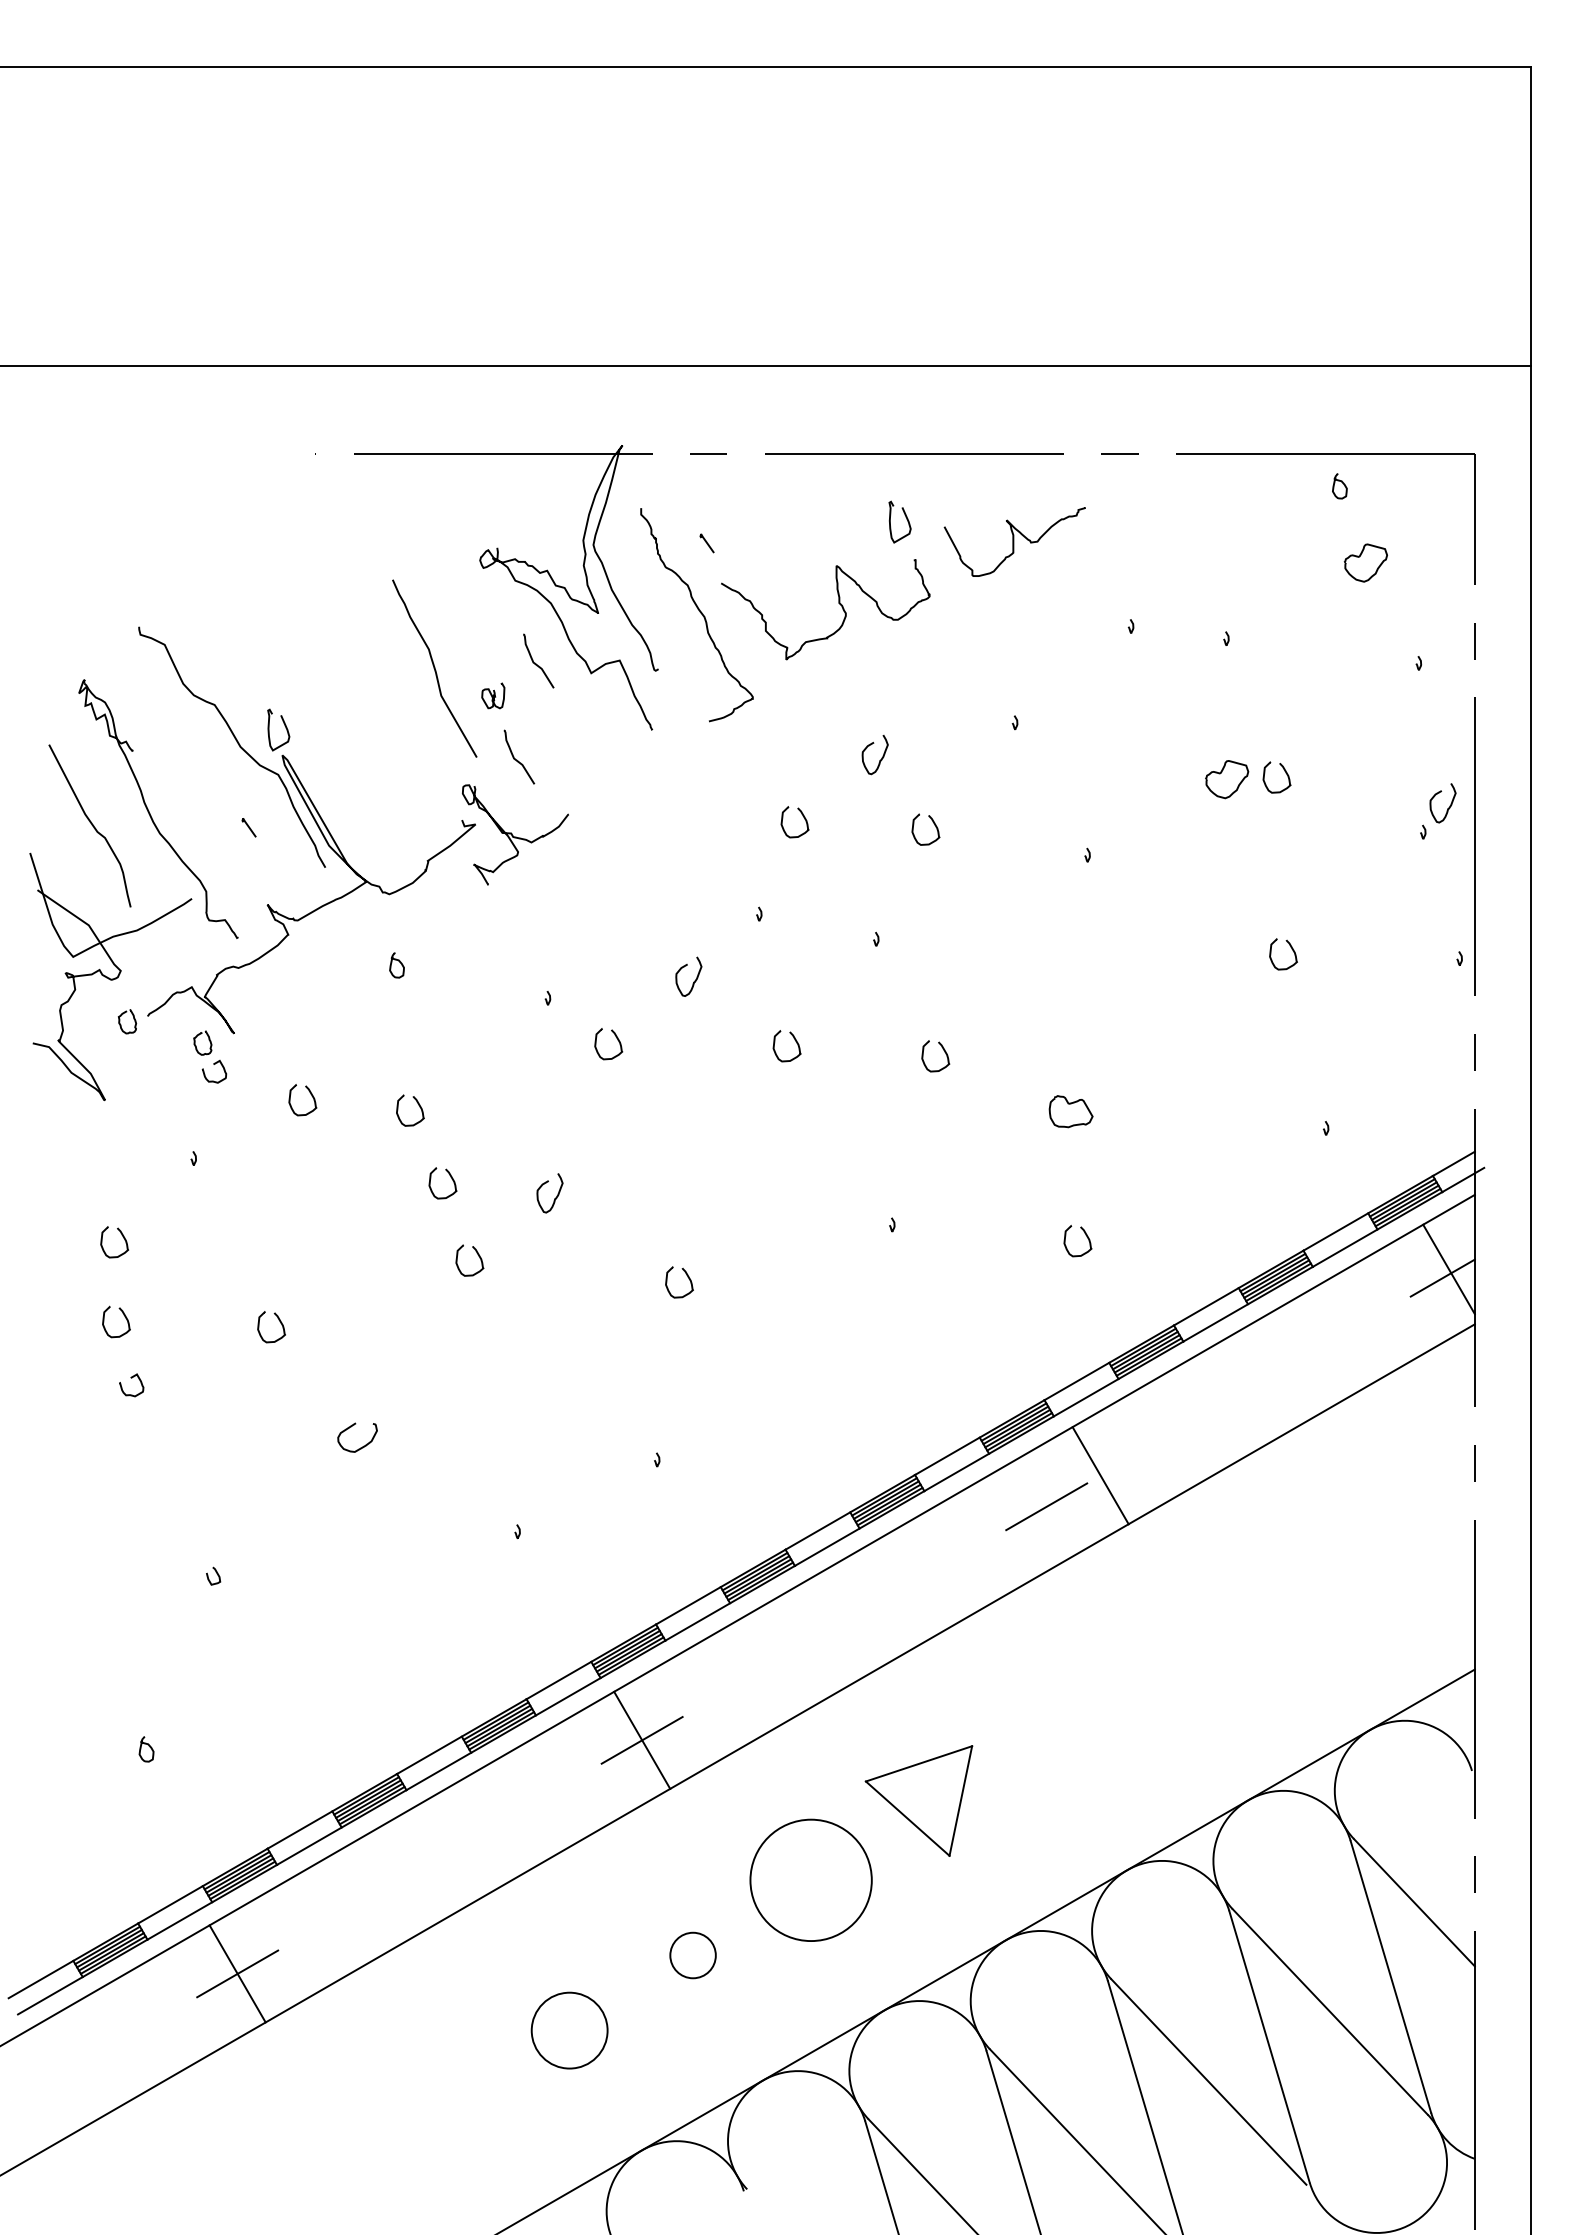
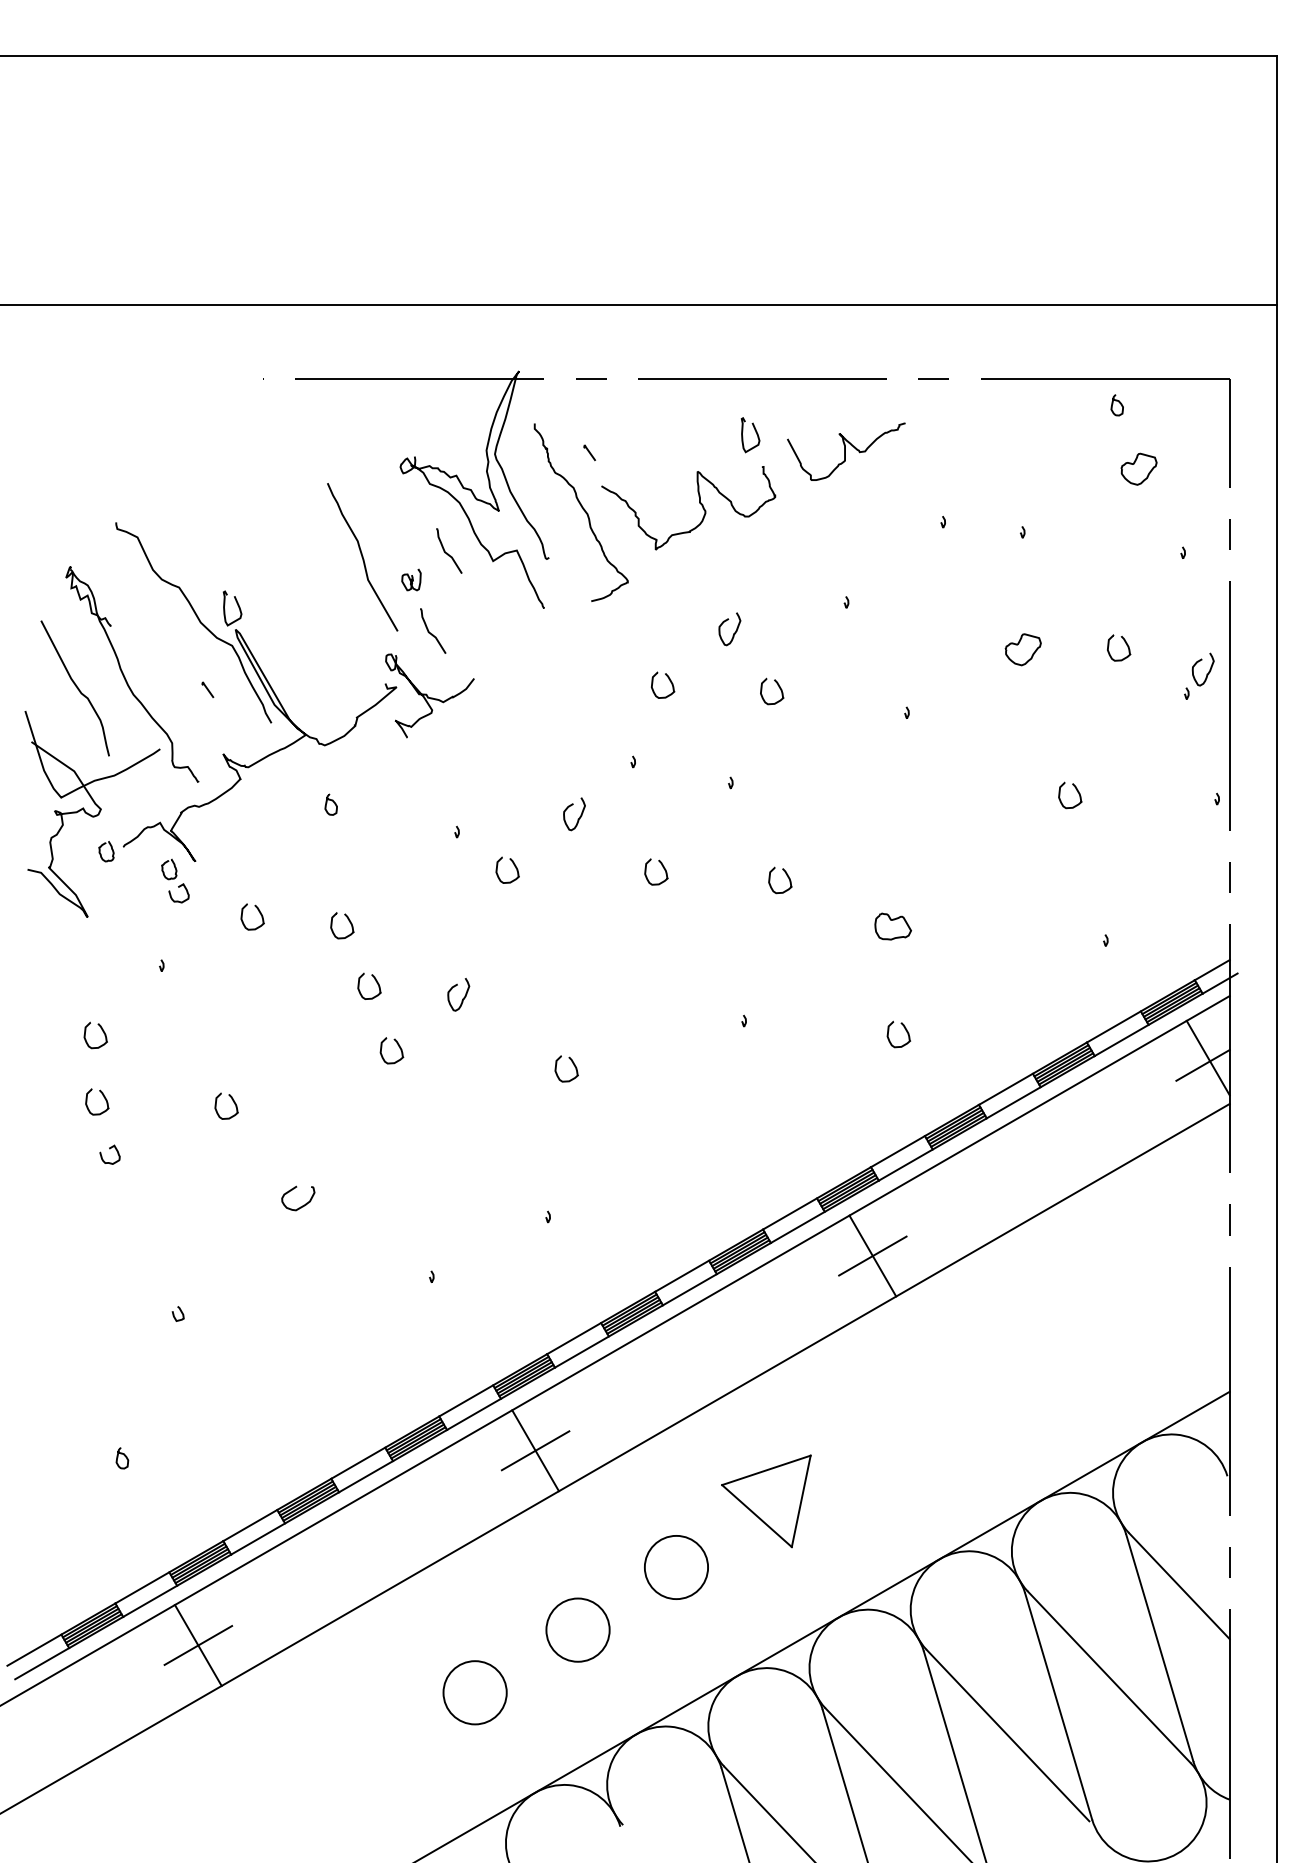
curve: (1285, 773) -> (1126, 644), moved
line: (1100, 1475) -> (872, 1255), moved
circle: (811, 1880) -> (676, 1567), size x0.62
circle: (693, 1955) -> (578, 1630), size x1.67

